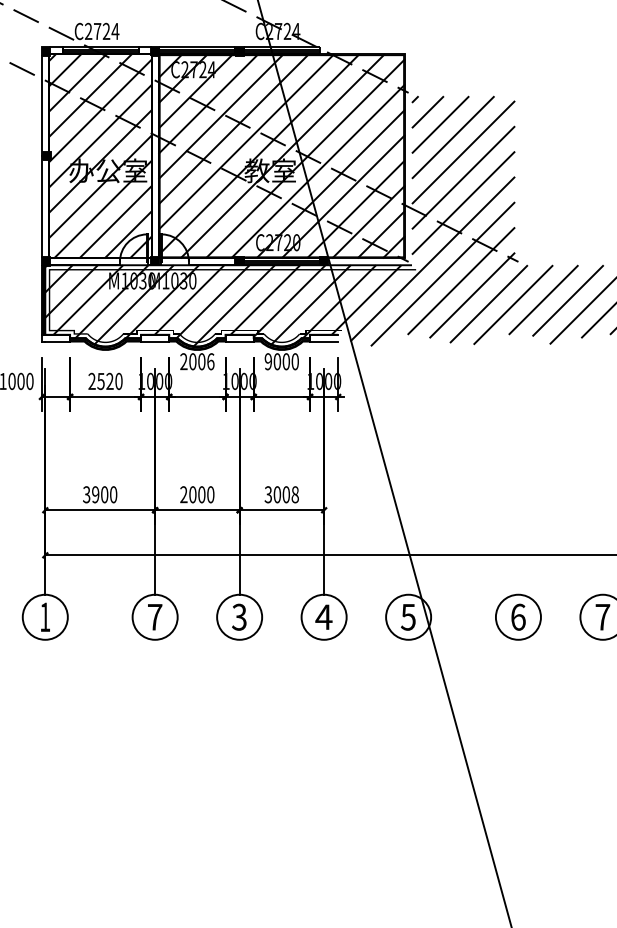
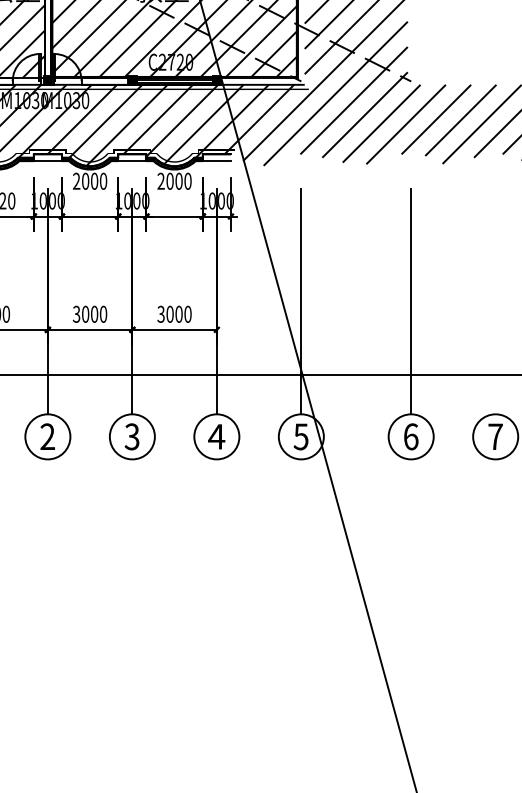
text: (210, 361) -> (103, 181), 2006 -> 2000
text: (268, 361) -> (161, 181), 9000 -> 2000
line: (408, 481) -> (301, 301), added
line: (518, 481) -> (411, 301), added
text: (183, 494) -> (76, 314), 2000 -> 3000
text: (294, 494) -> (187, 314), 3008 -> 3000
text: (154, 616) -> (47, 436), 7 -> 2

